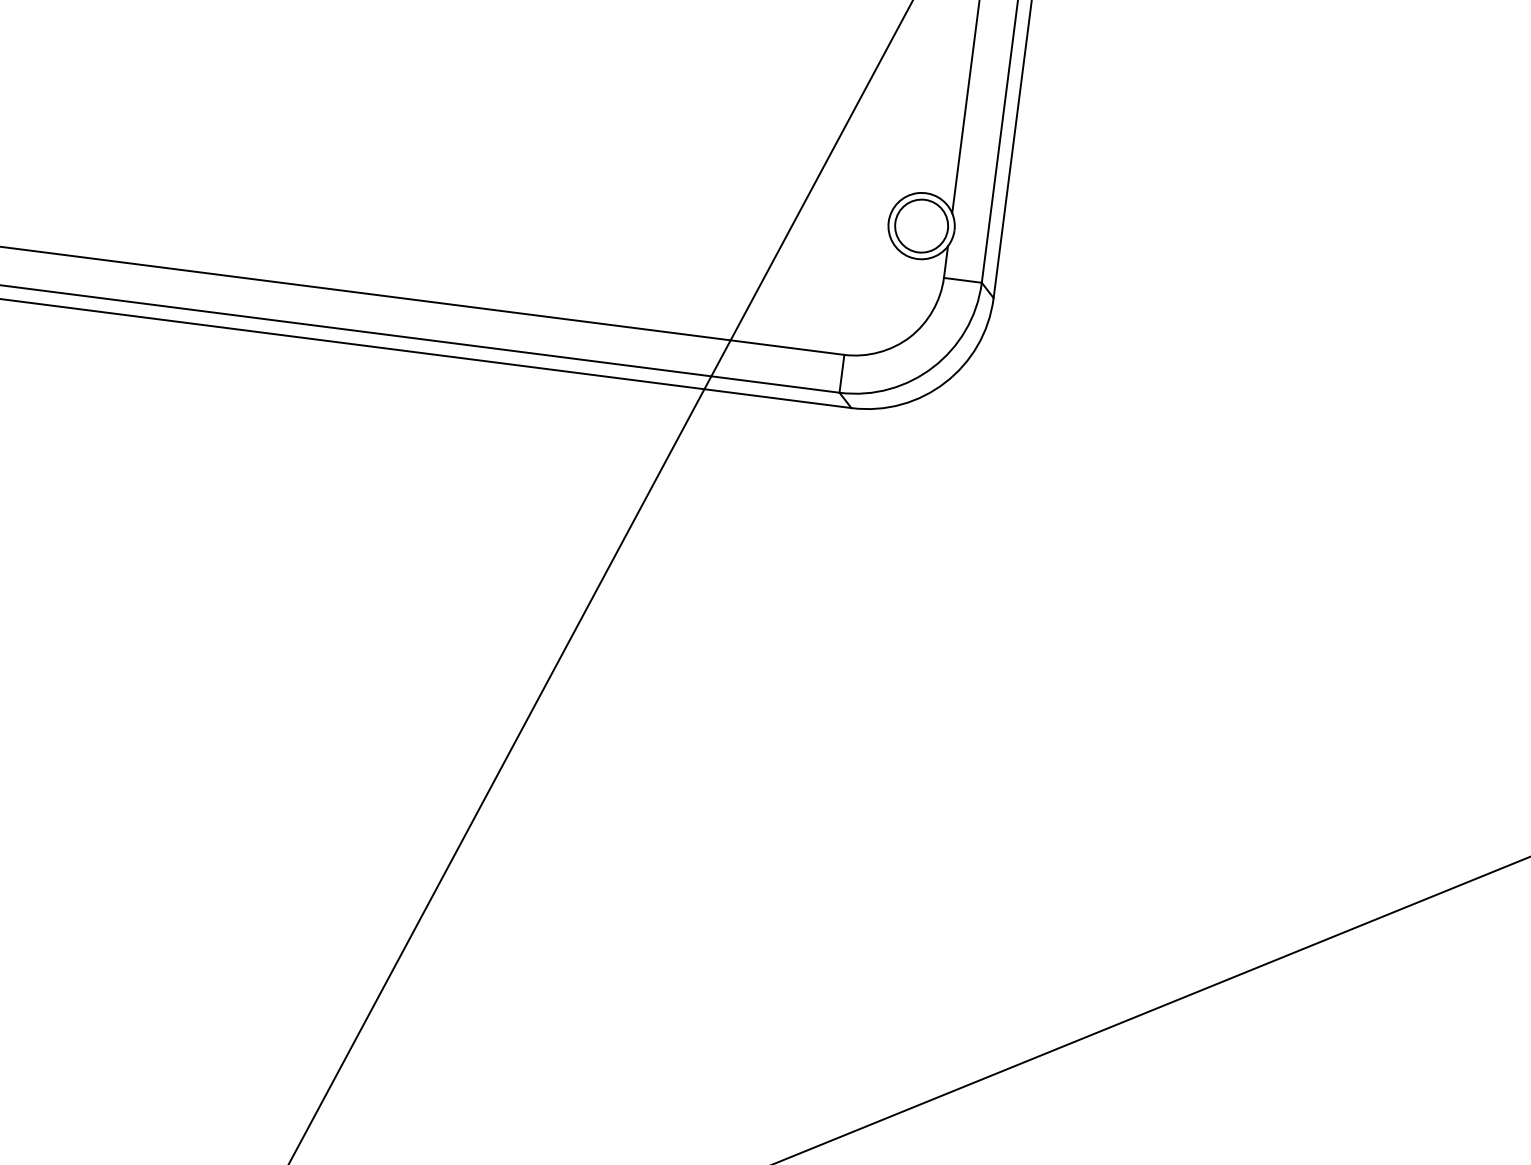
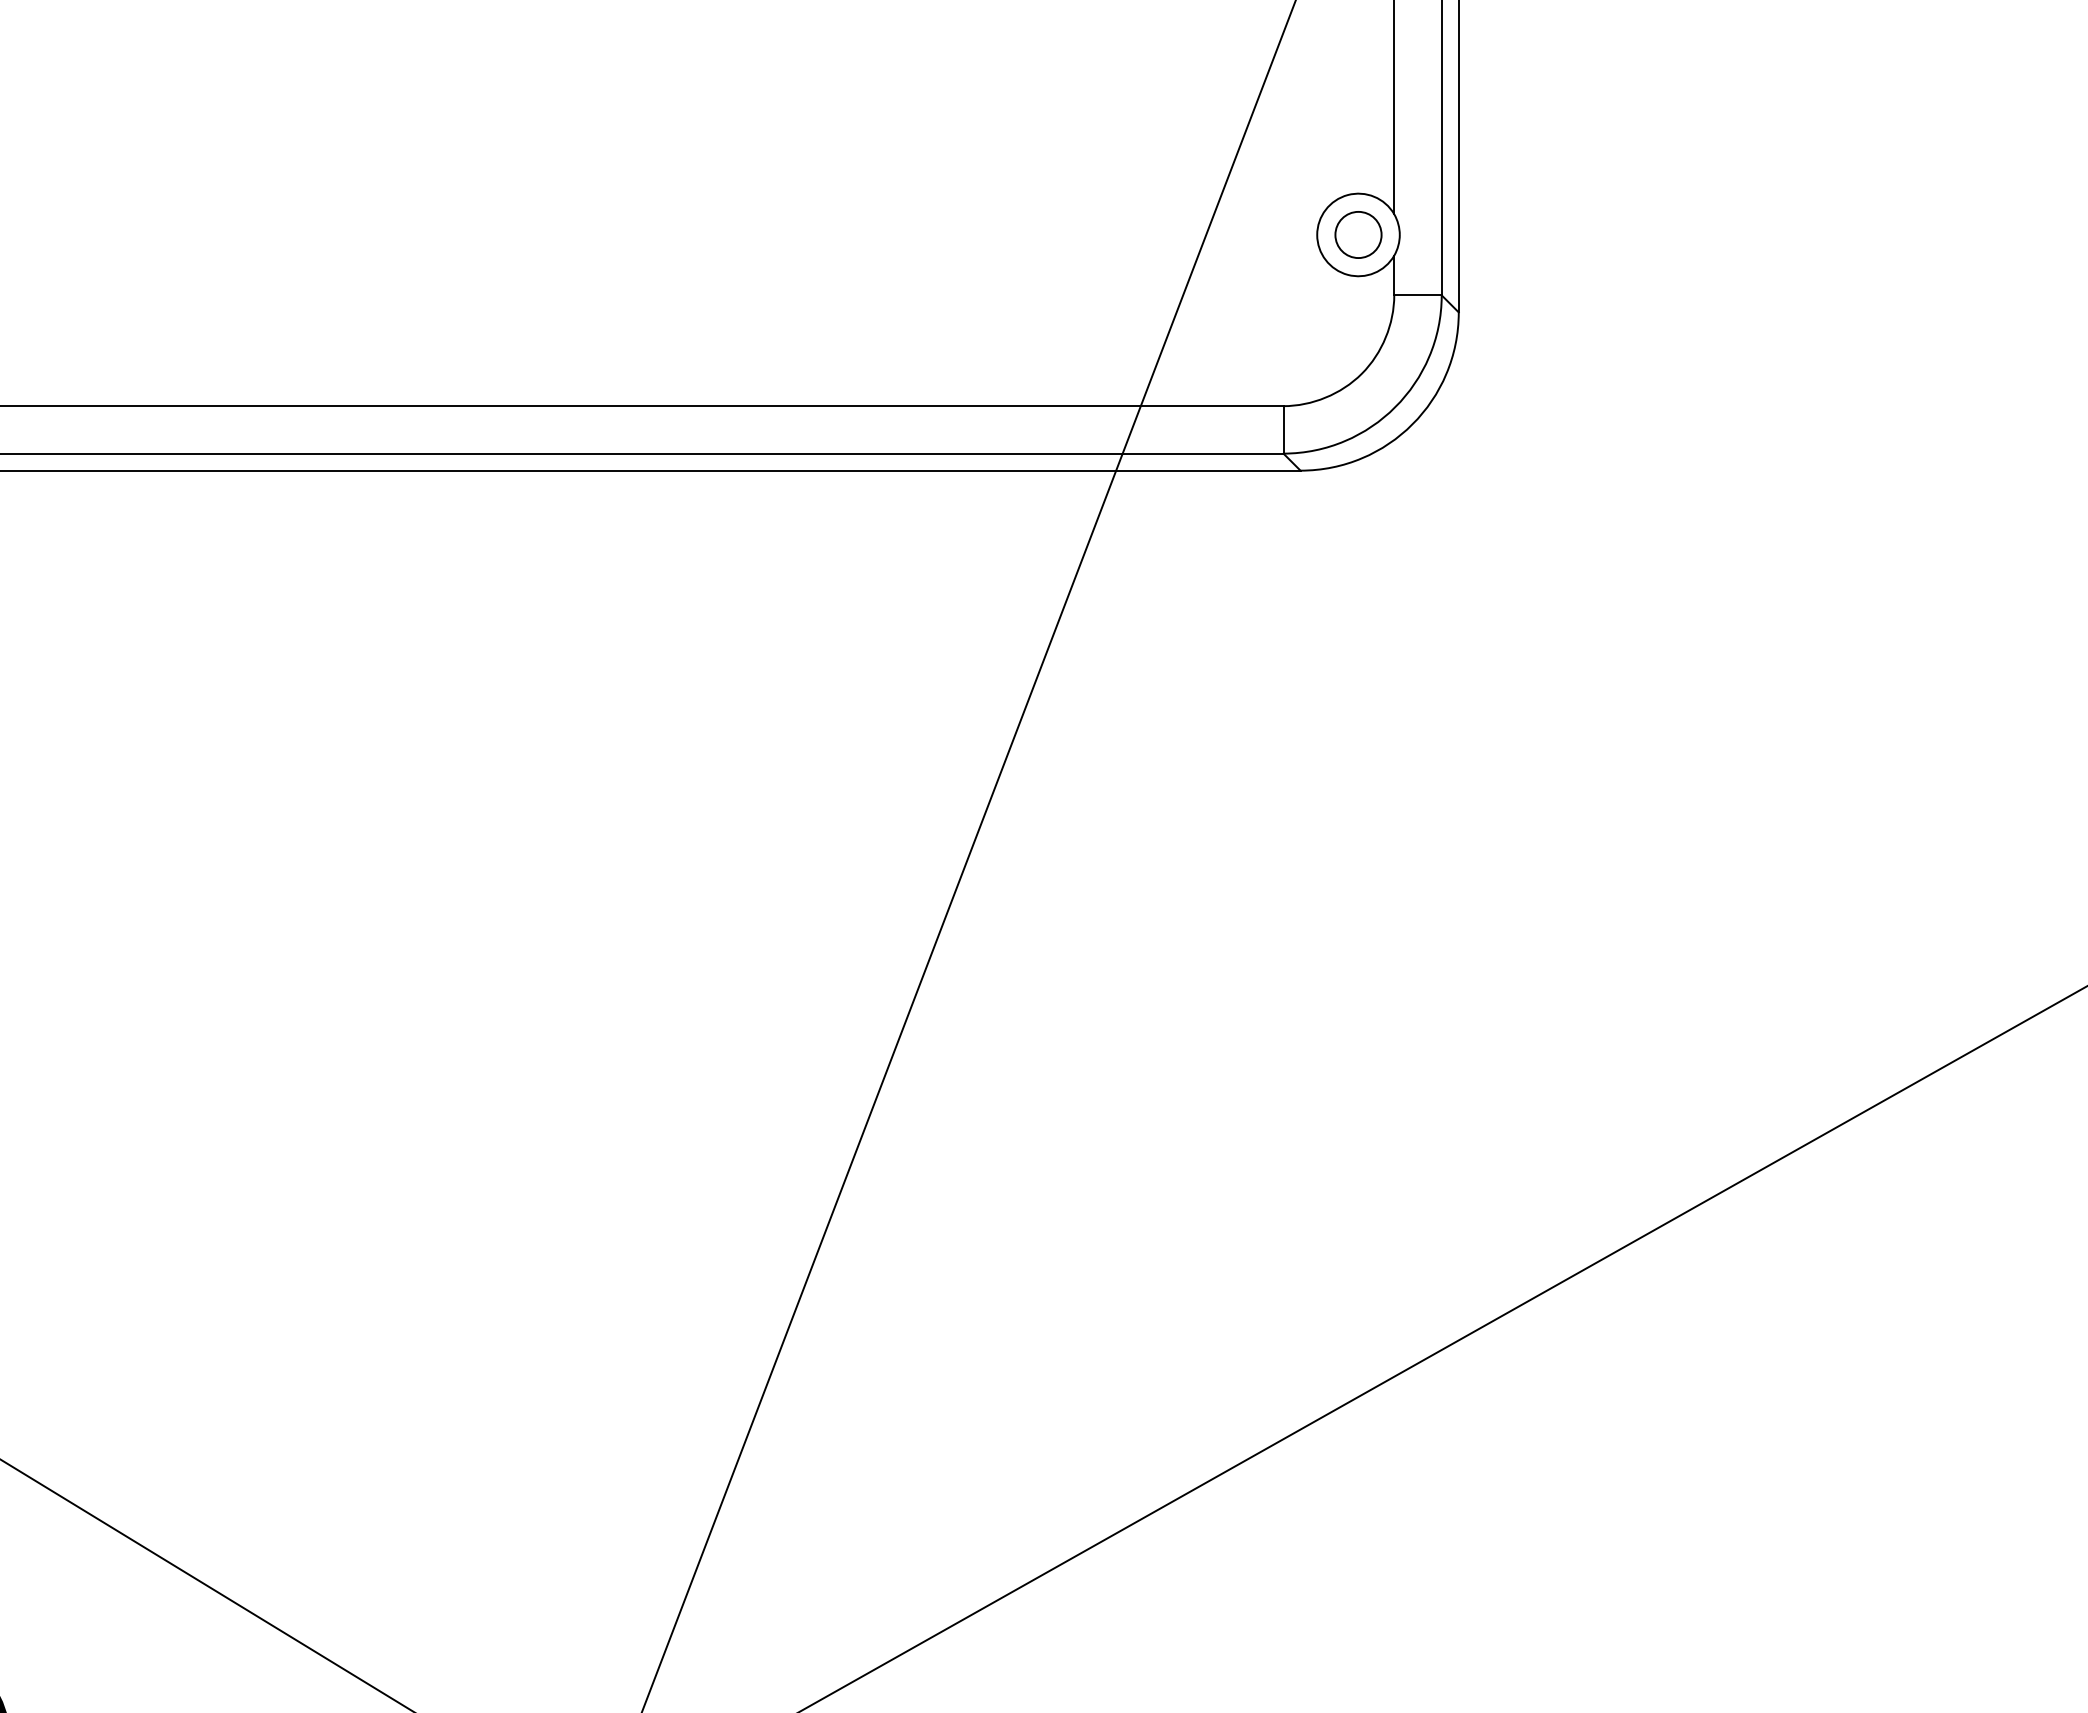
circle: (921, 225) -> (1358, 234), size x0.7

